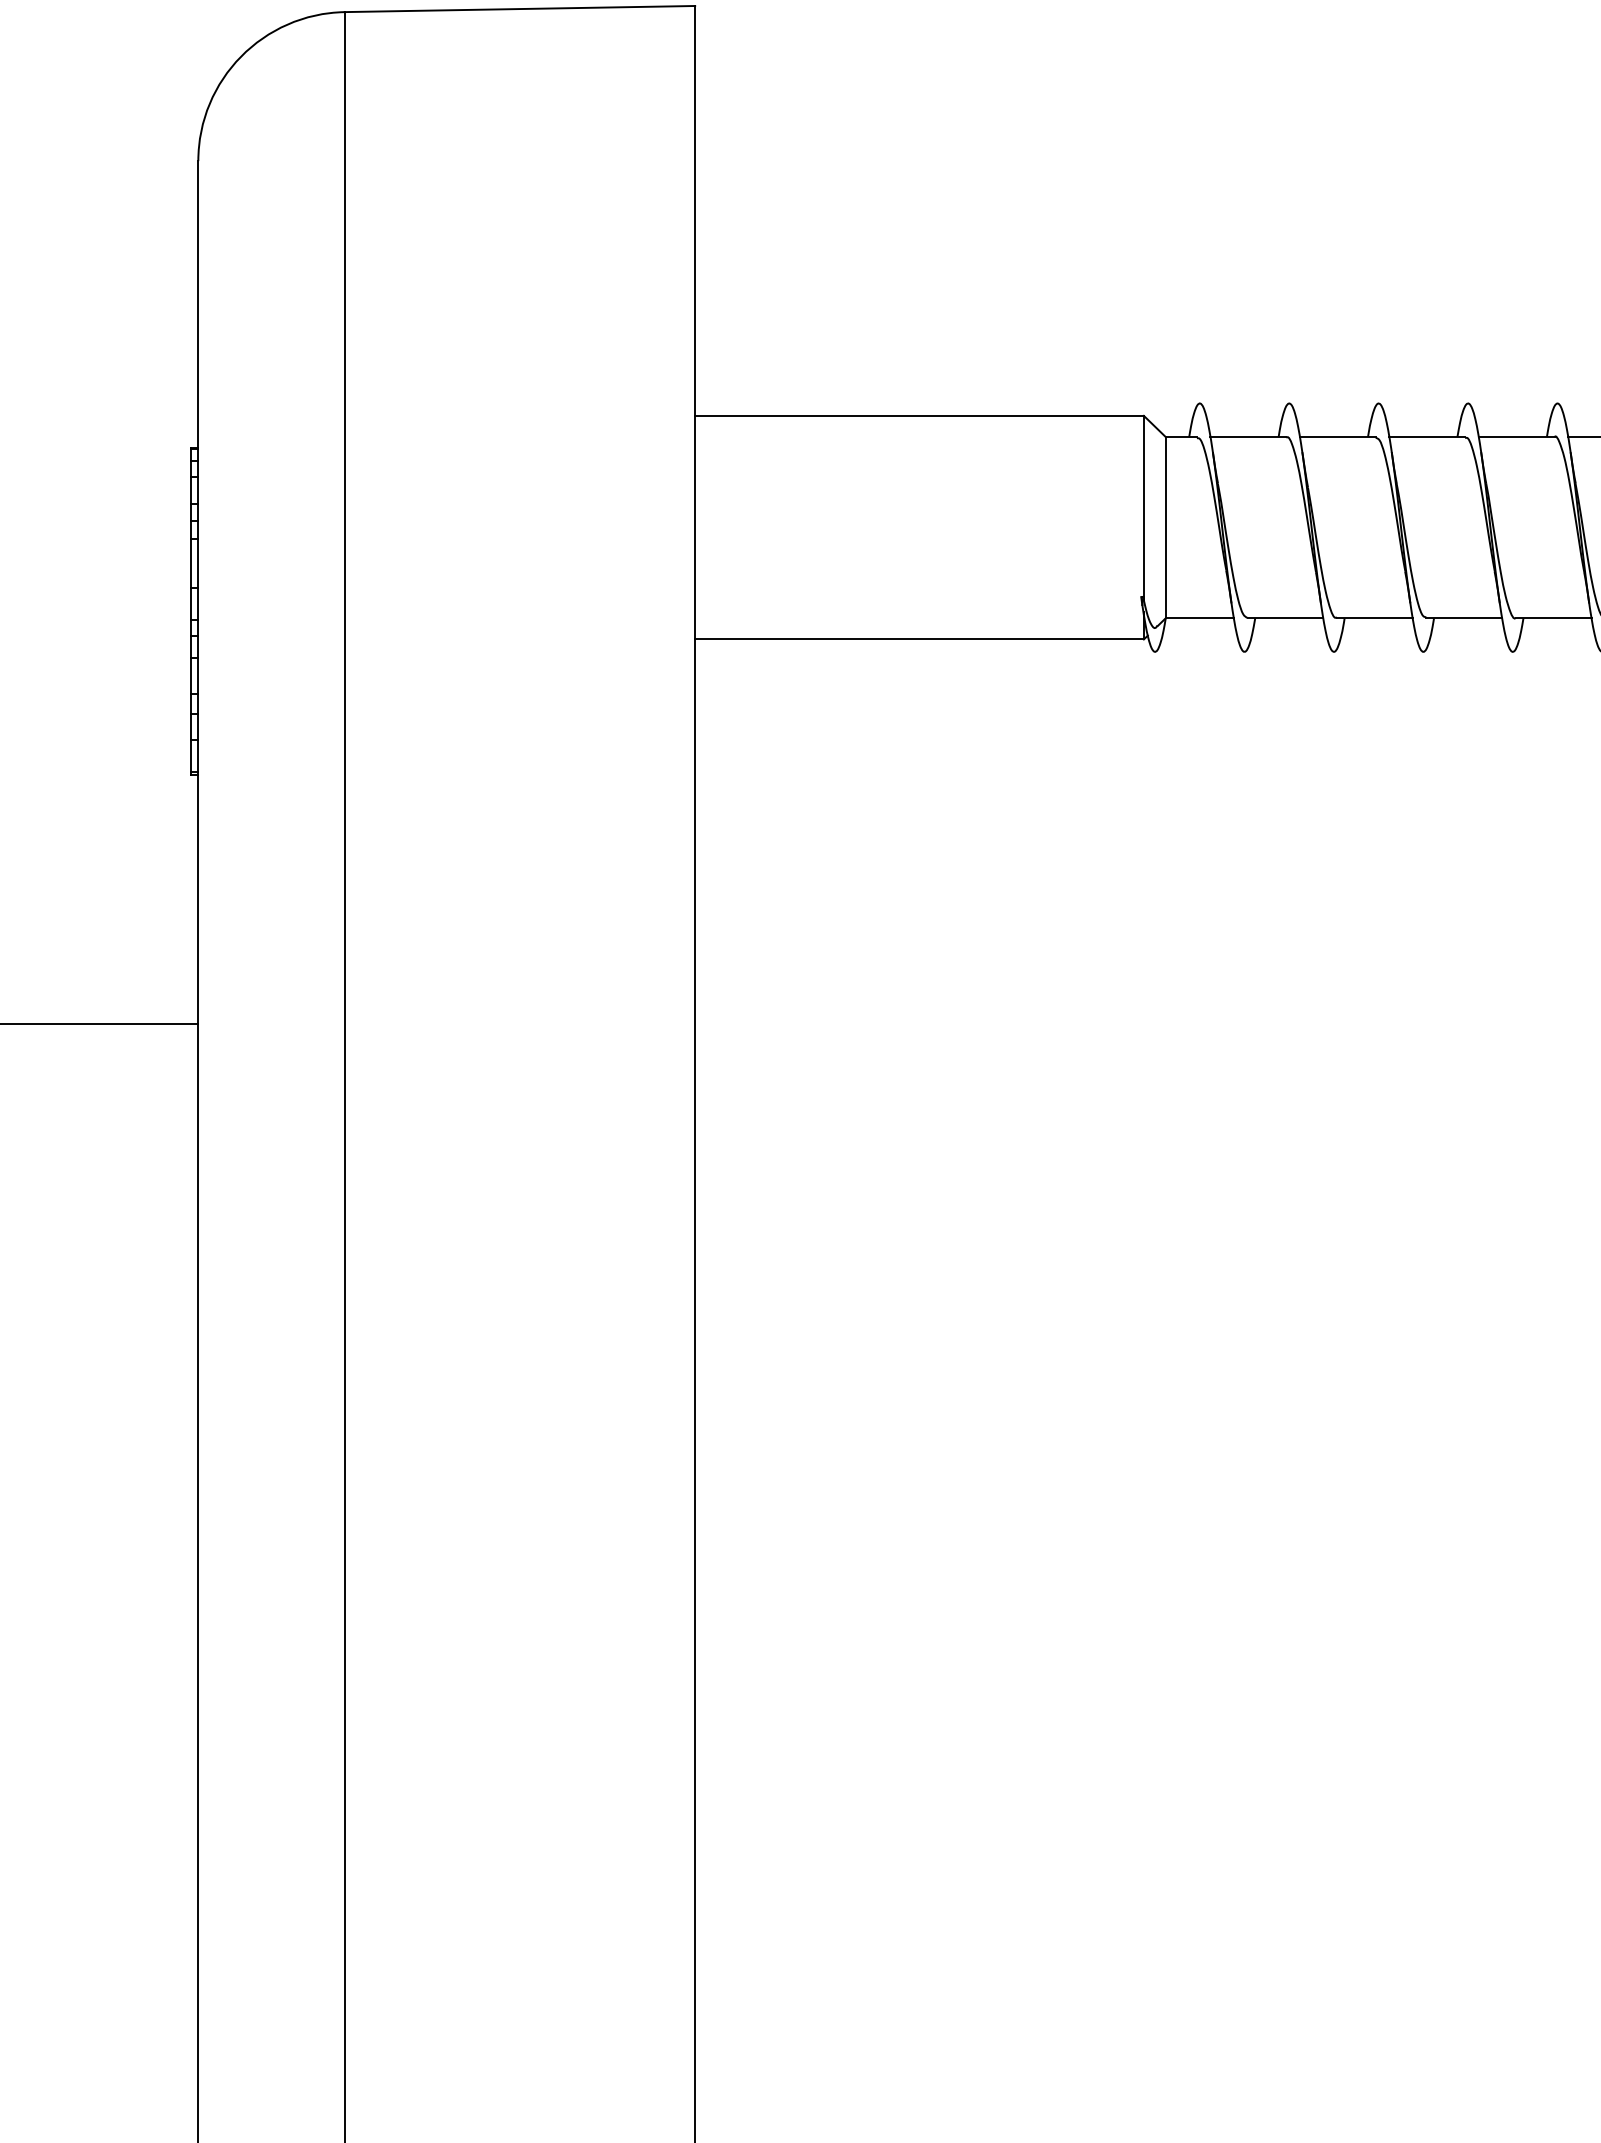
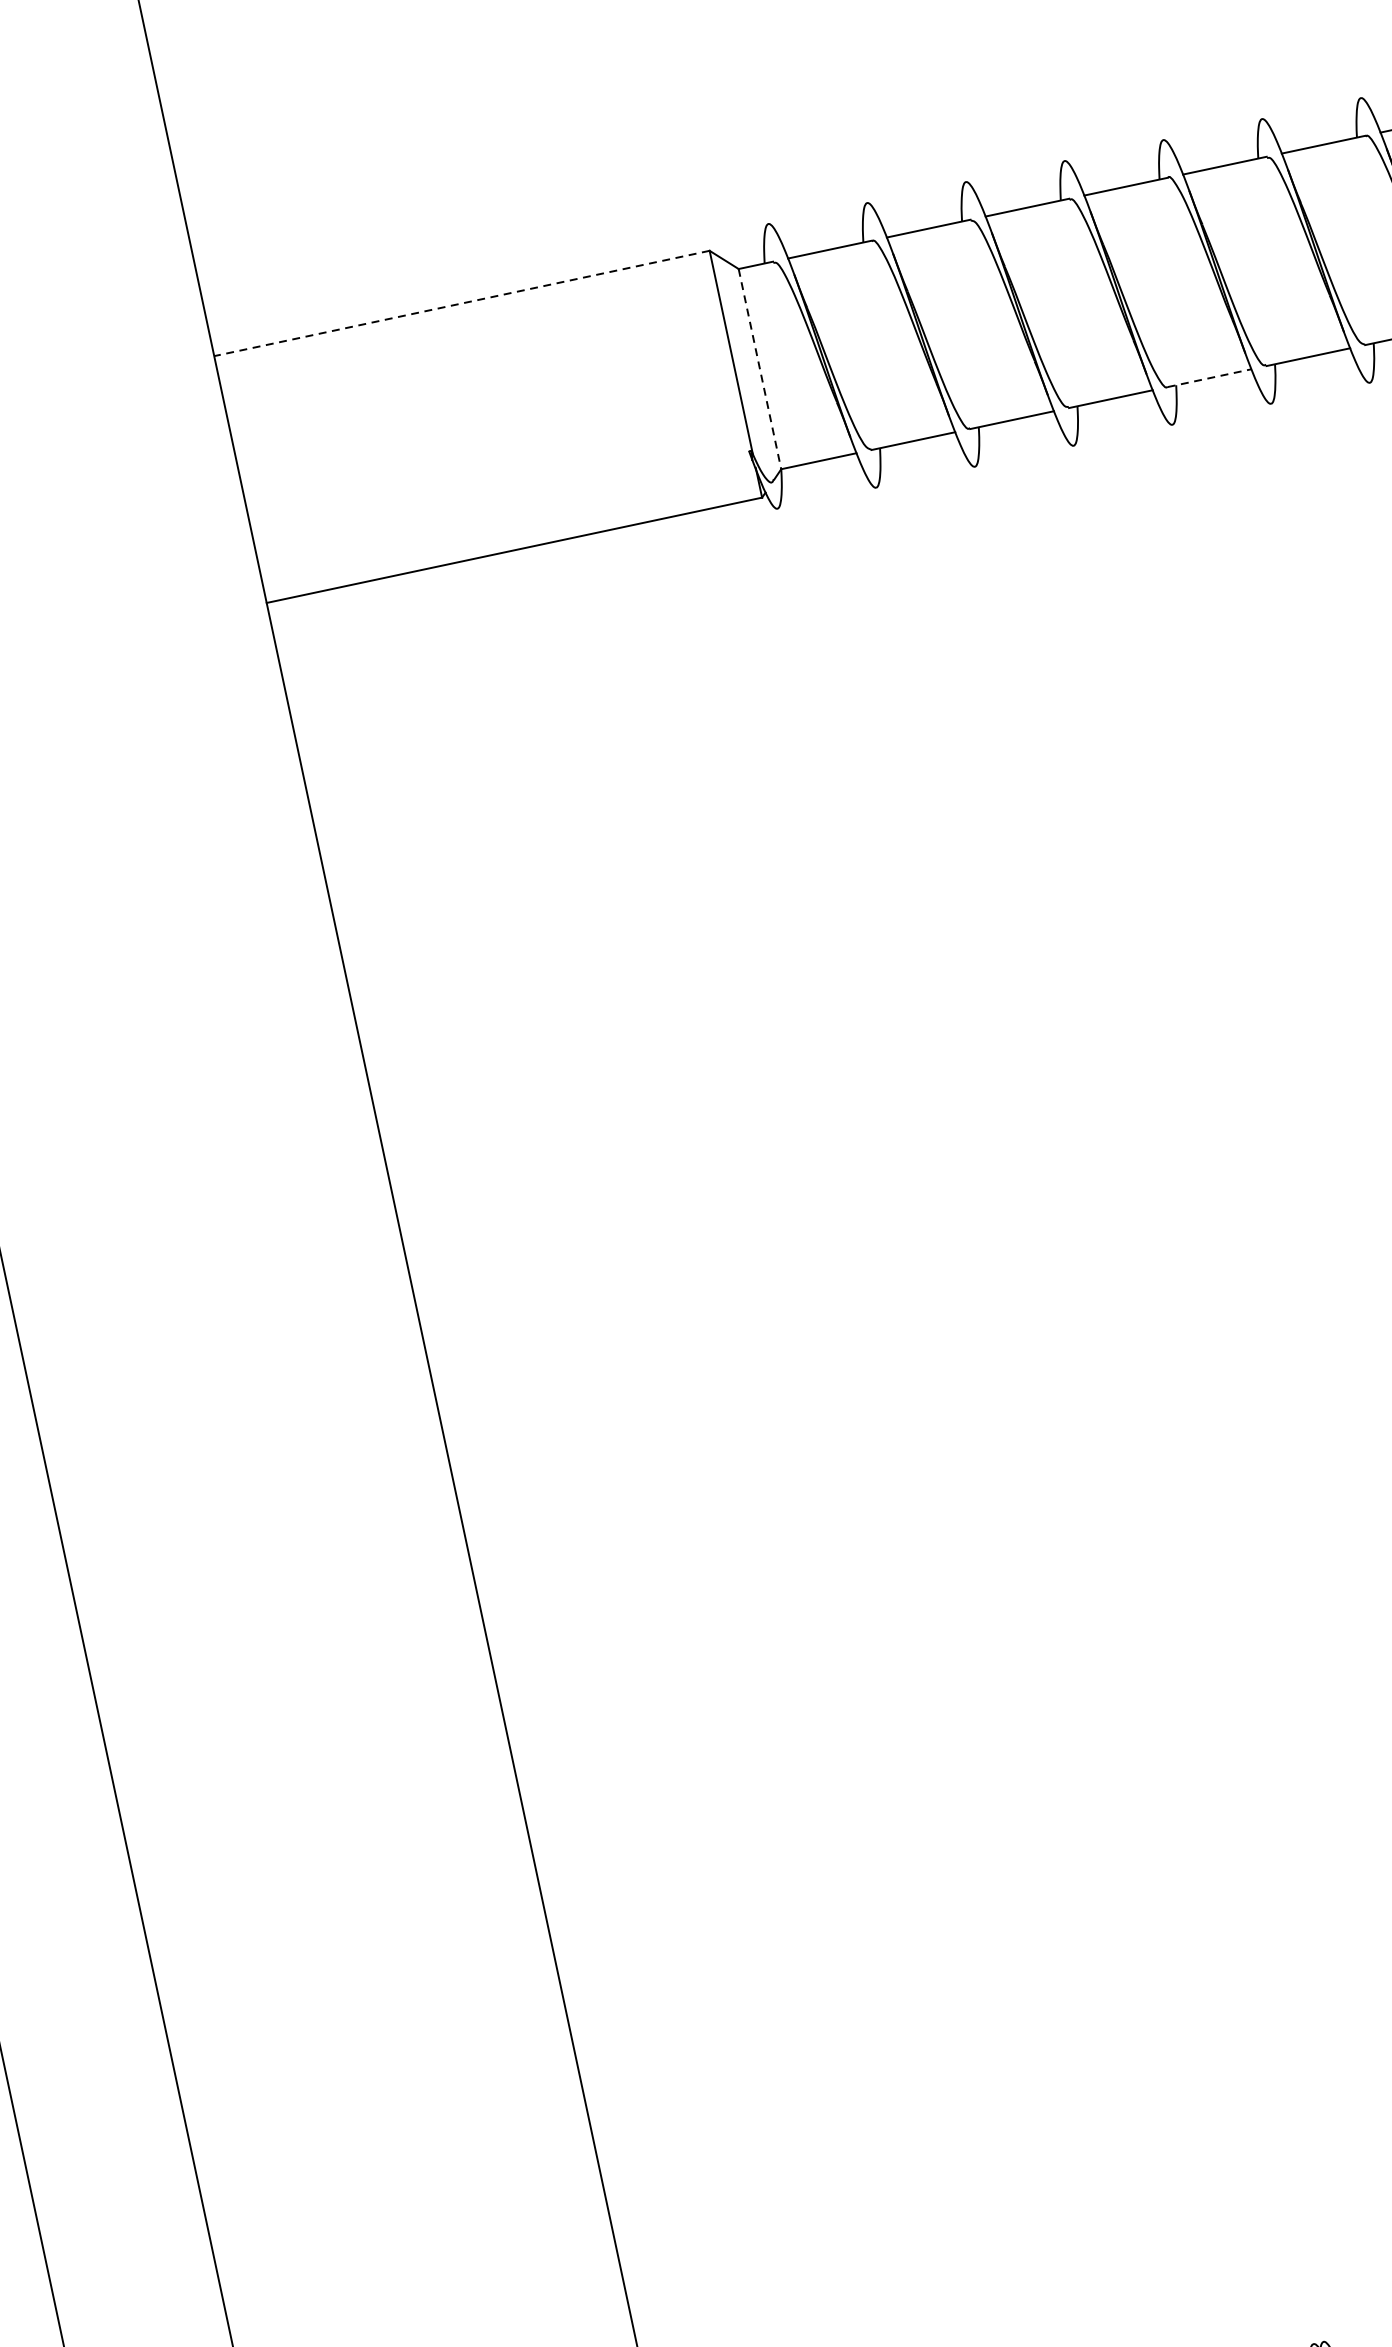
line: (919, 415) -> (461, 303), solid -> dashed
line: (1165, 527) -> (759, 368), solid -> dashed
line: (1553, 618) -> (1209, 378), solid -> dashed

